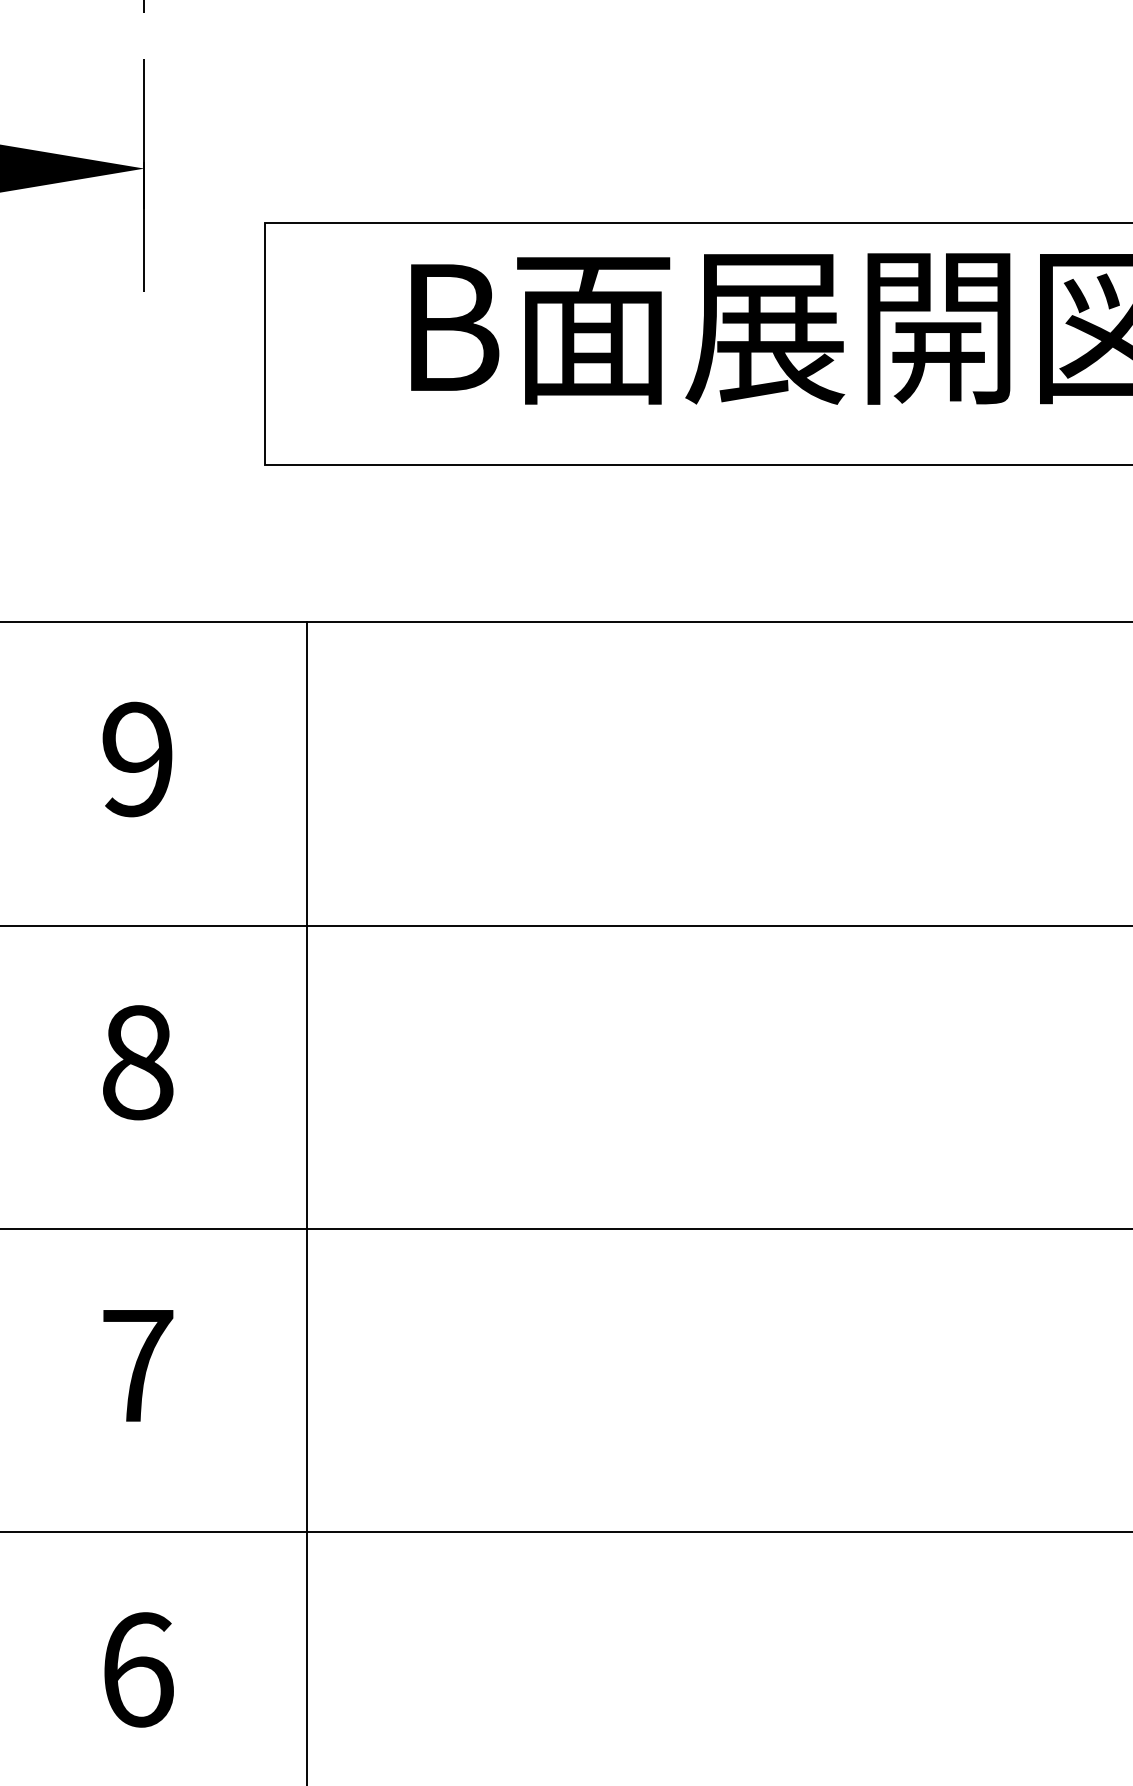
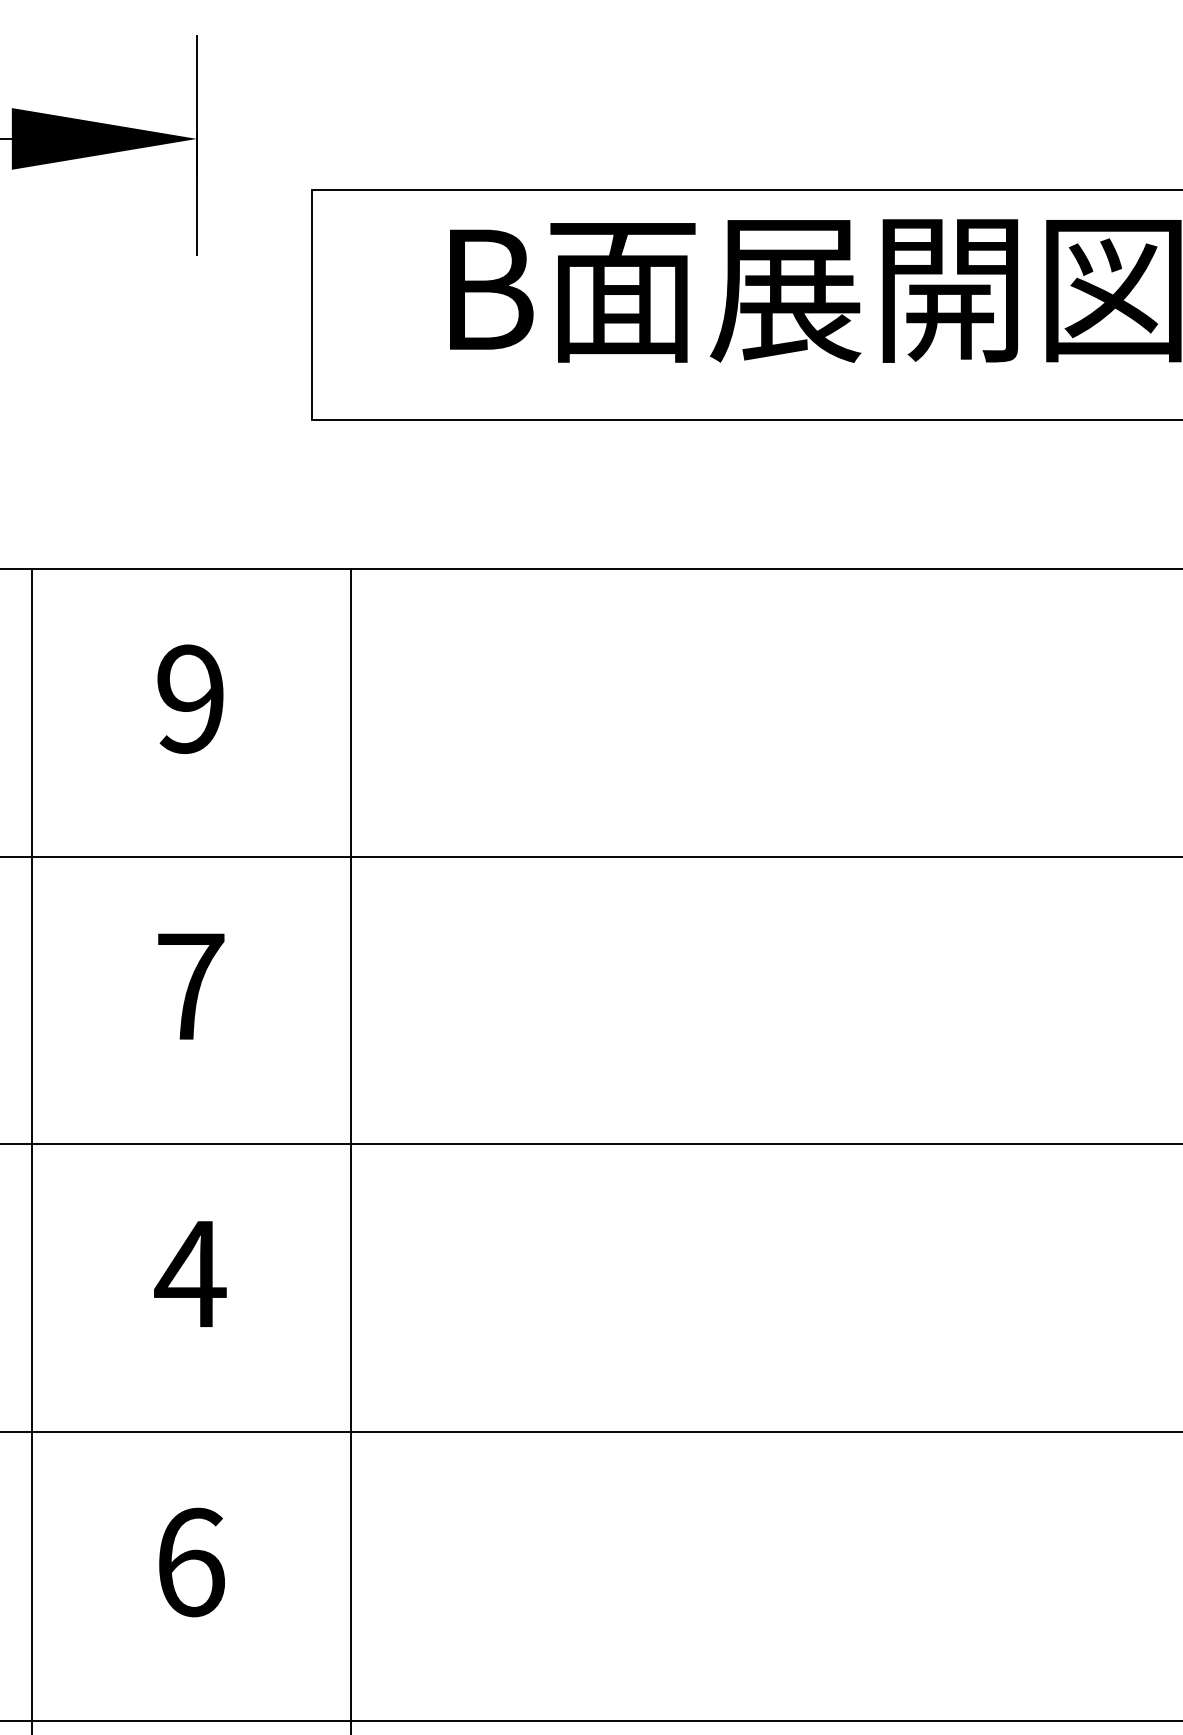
text: (137, 1062) -> (190, 986), 8 -> 7
text: (137, 1366) -> (190, 1274), 7 -> 4

